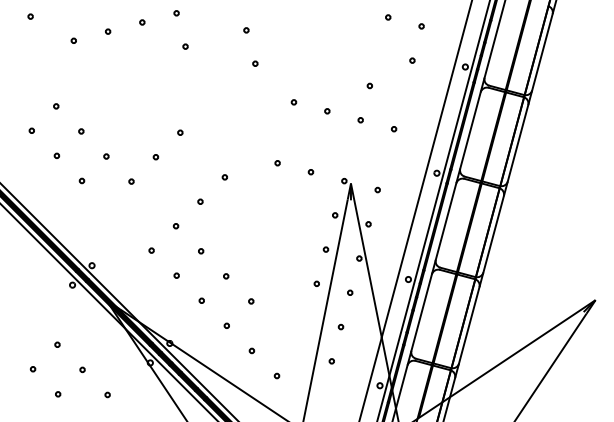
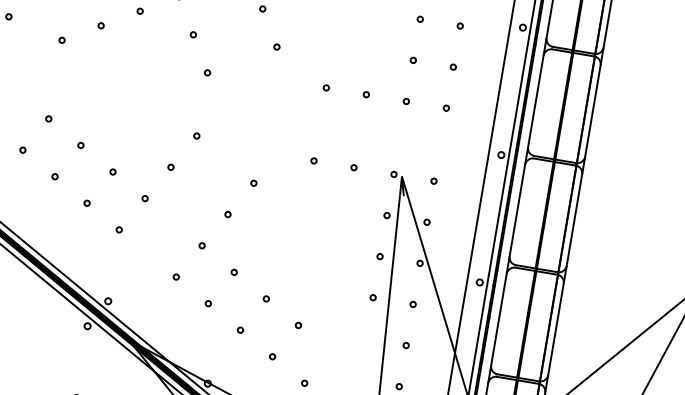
circle: (378, 51) -> (419, 19), added
circle: (194, 79) -> (207, 72), added
circle: (403, 94) -> (453, 66), added
circle: (107, 205) -> (119, 229), added

